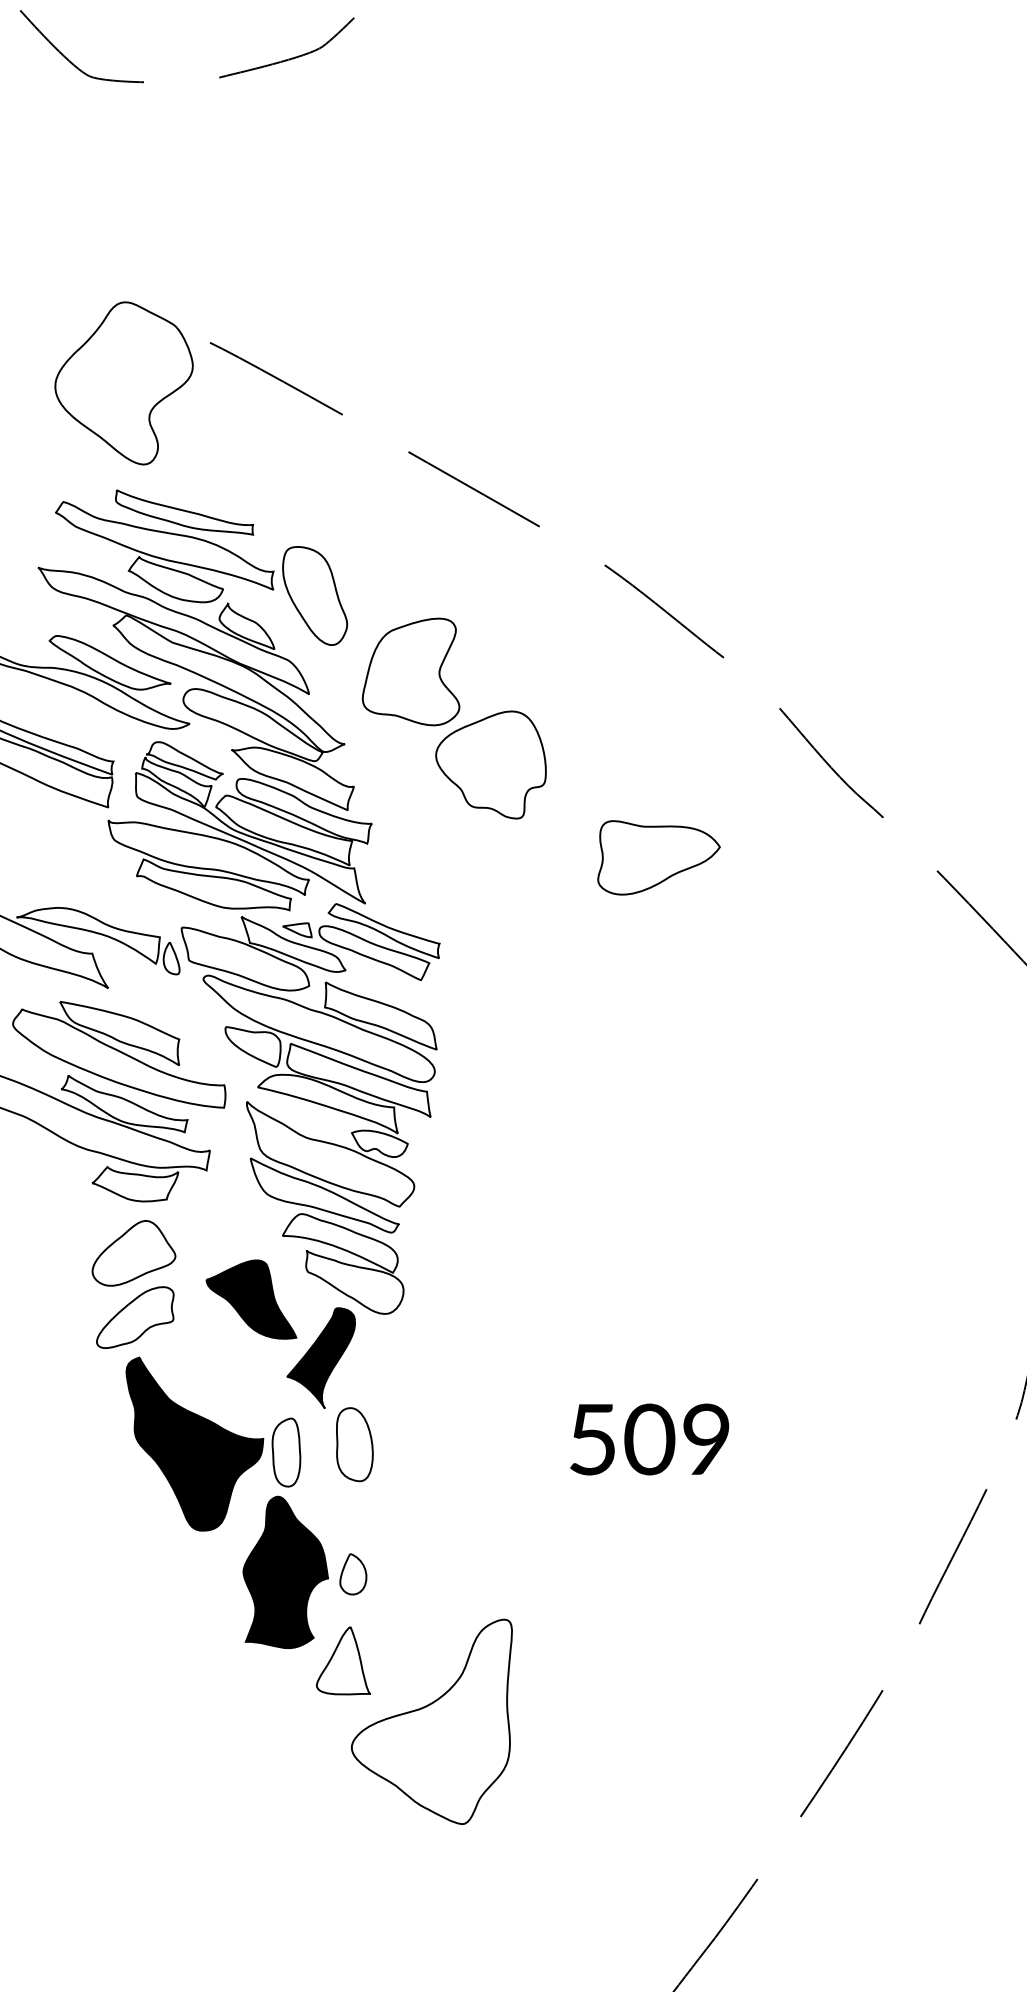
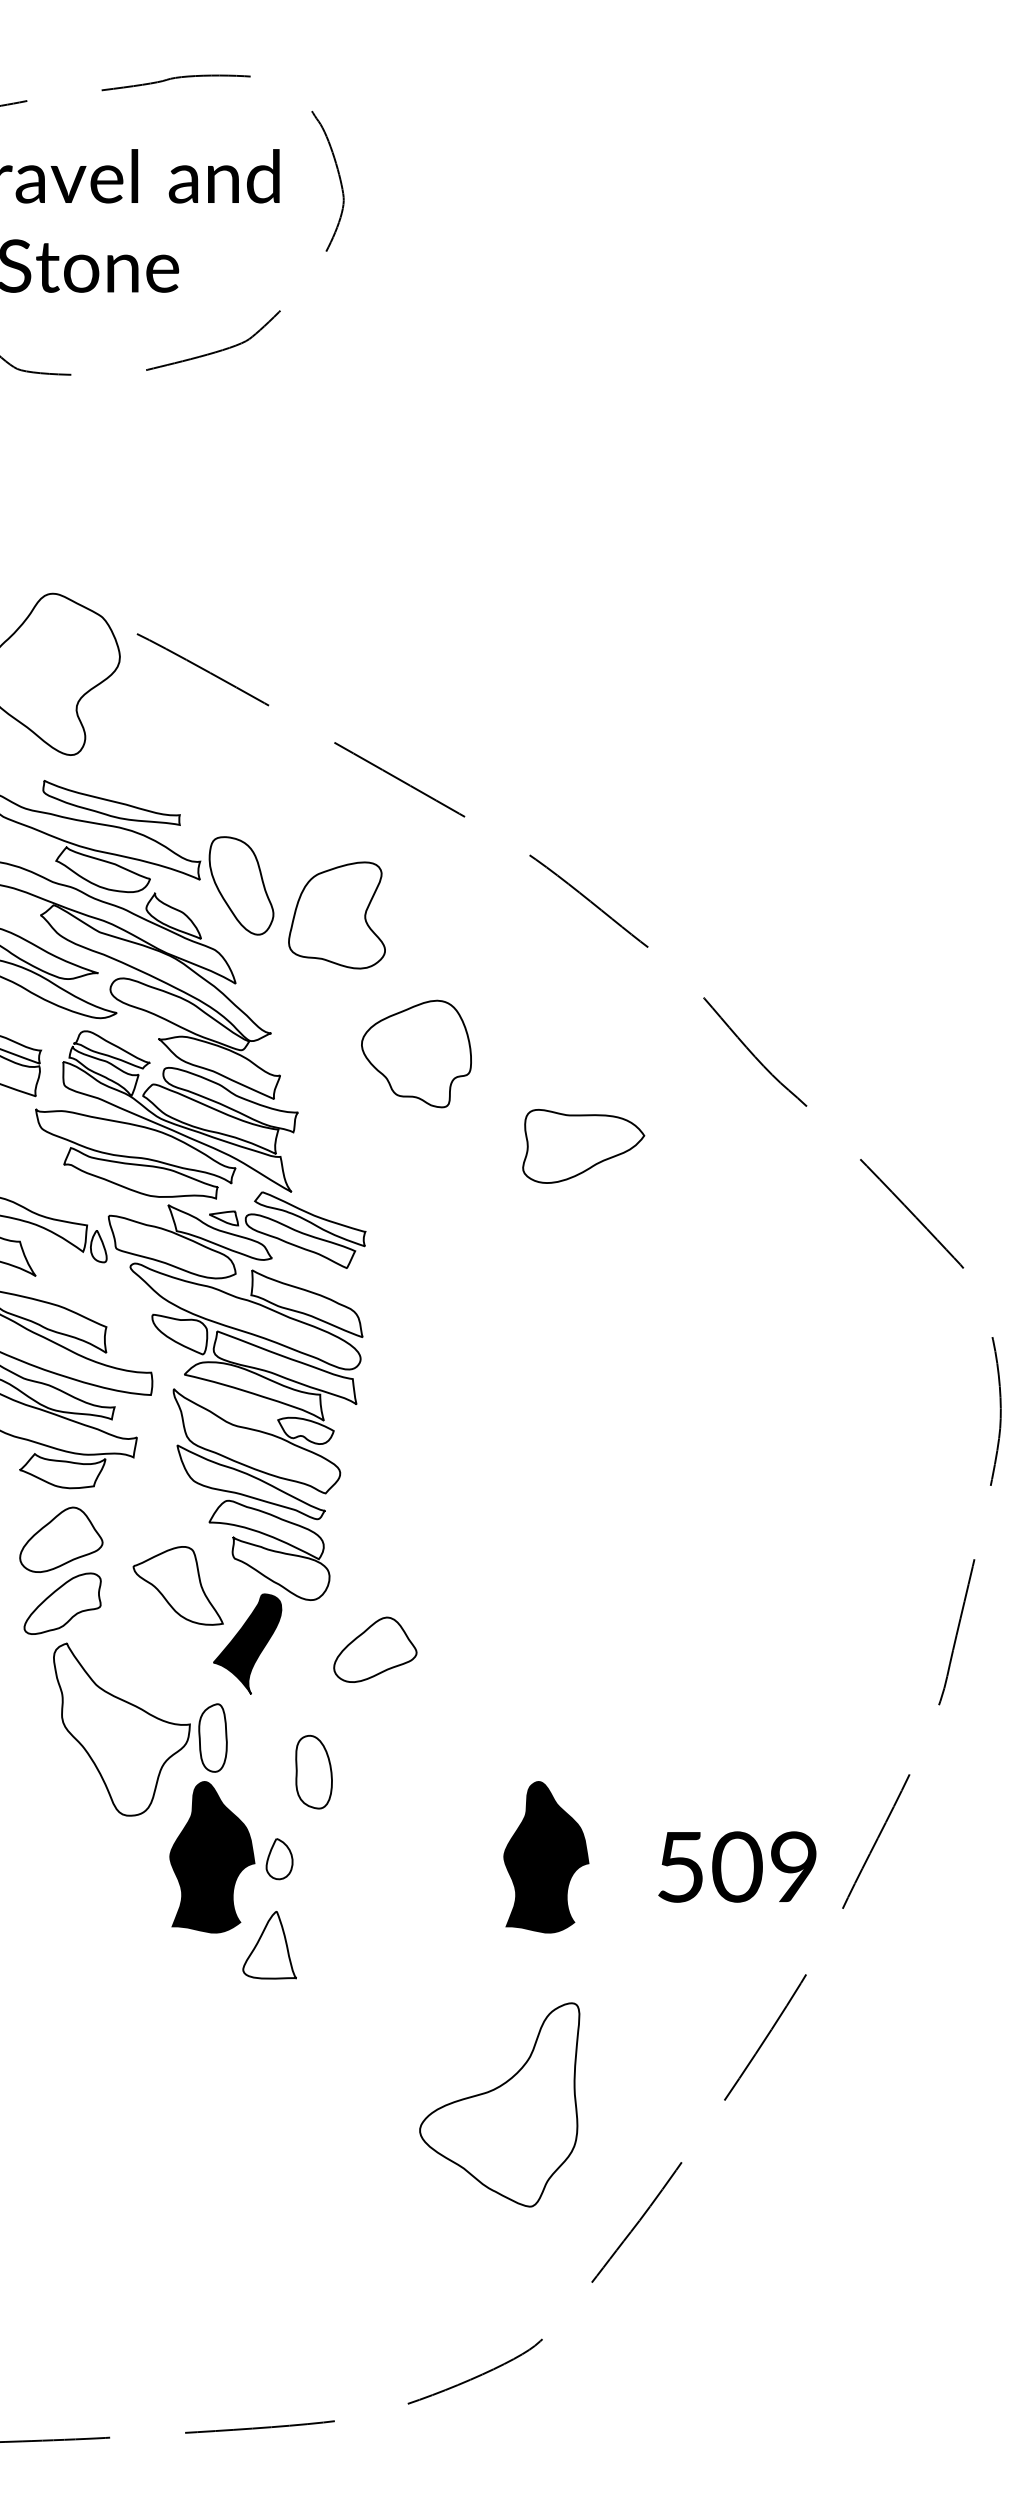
part: (410, 671) -> (336, 915), moved
fill: (250, 1299) -> (177, 1585), removed
part: (449, 1363) -> (375, 1649), added
text: (649, 1438) -> (737, 1866), moved
fill: (194, 1443) -> (121, 1729), removed
part: (354, 1443) -> (313, 1771), moved
part: (621, 1572) -> (546, 1857), added
part: (431, 1721) -> (499, 2104), moved

